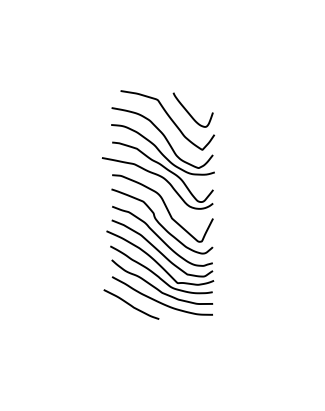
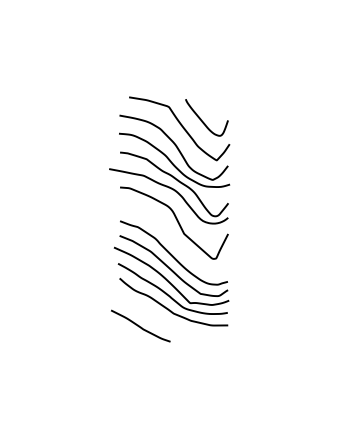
curve: (160, 222) -> (171, 238), removed
curve: (159, 301) -> (170, 322), removed

